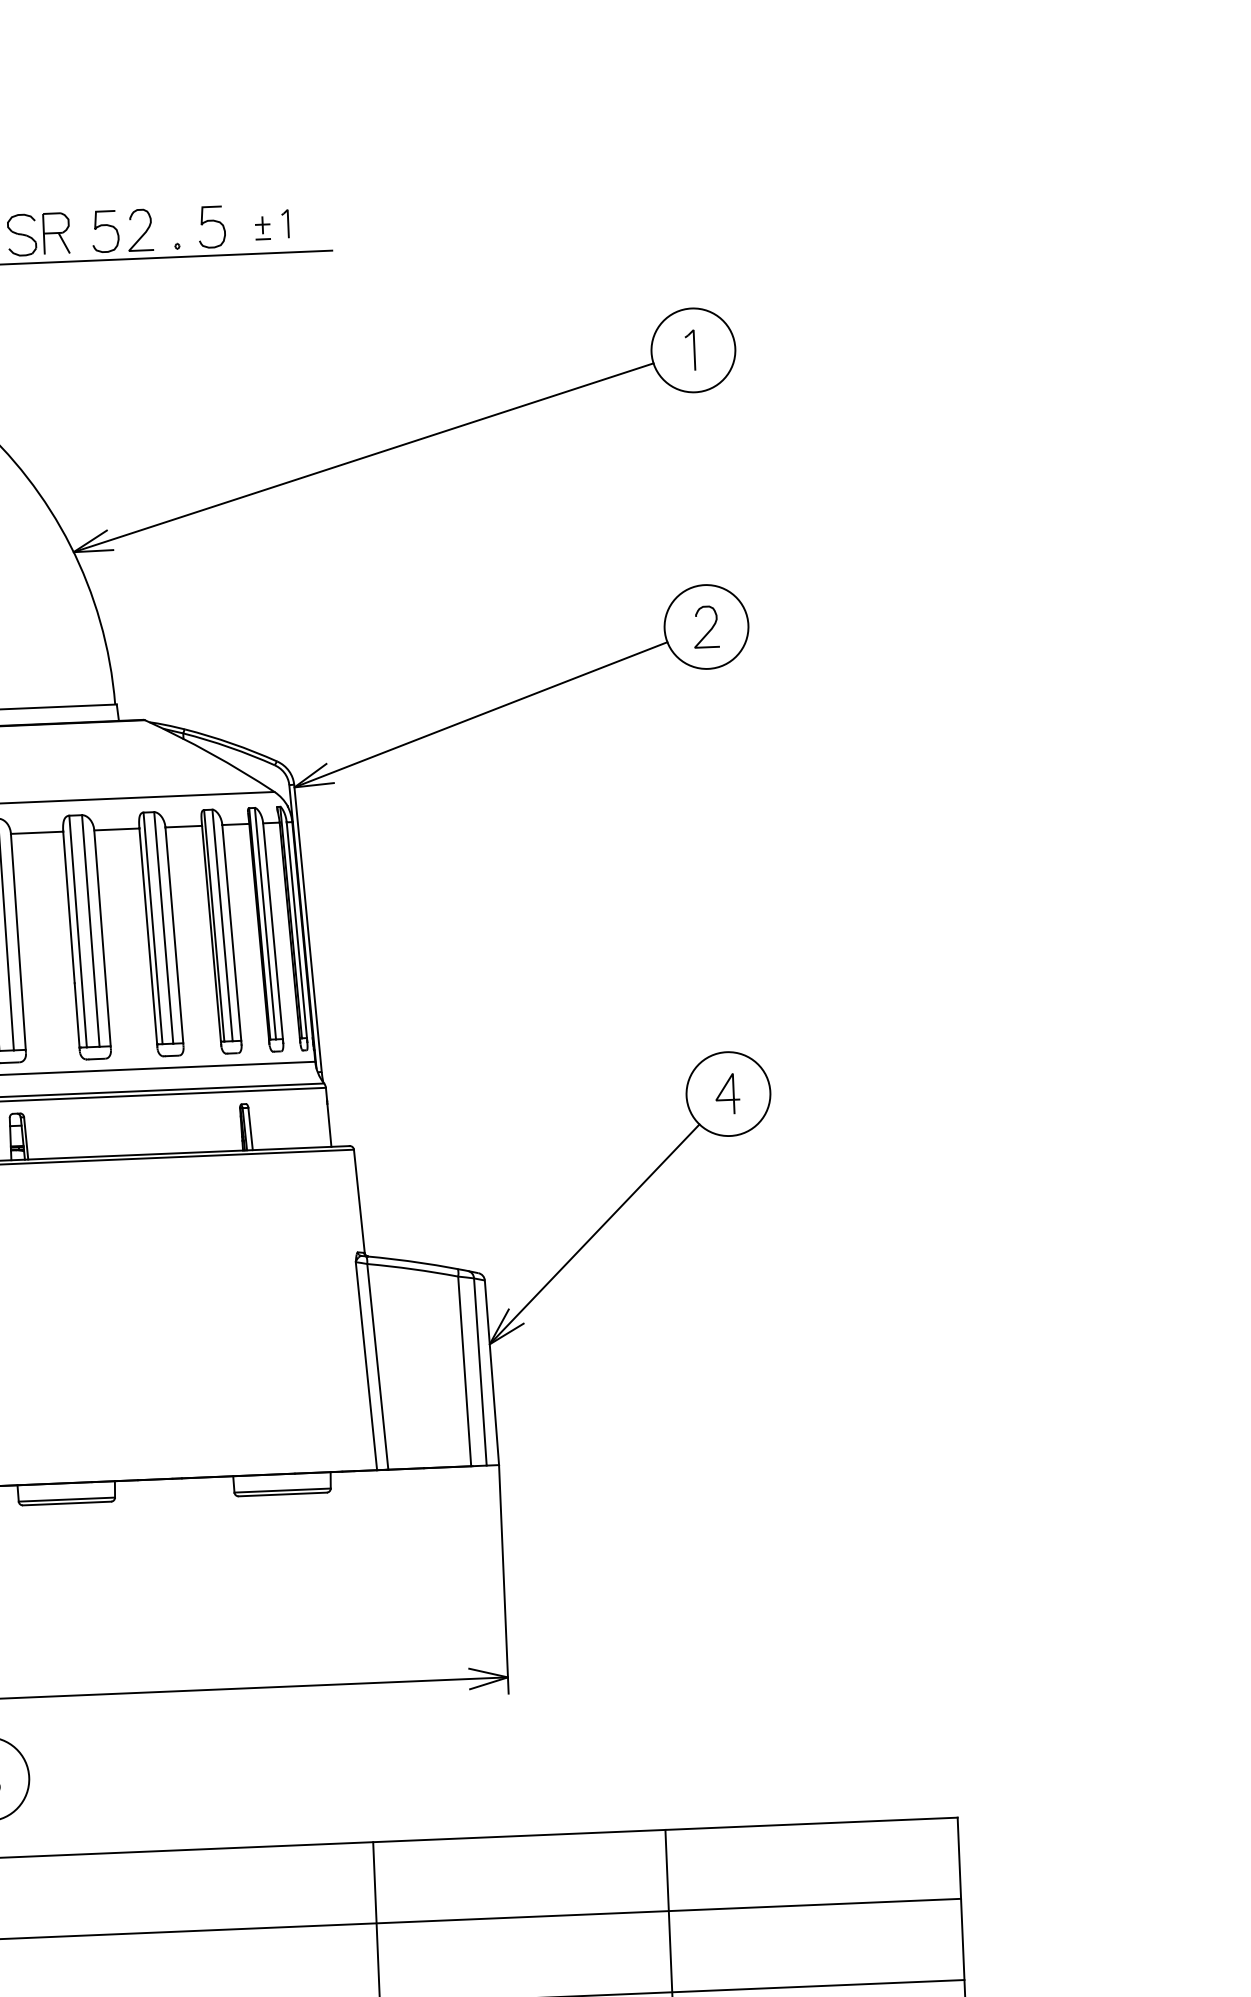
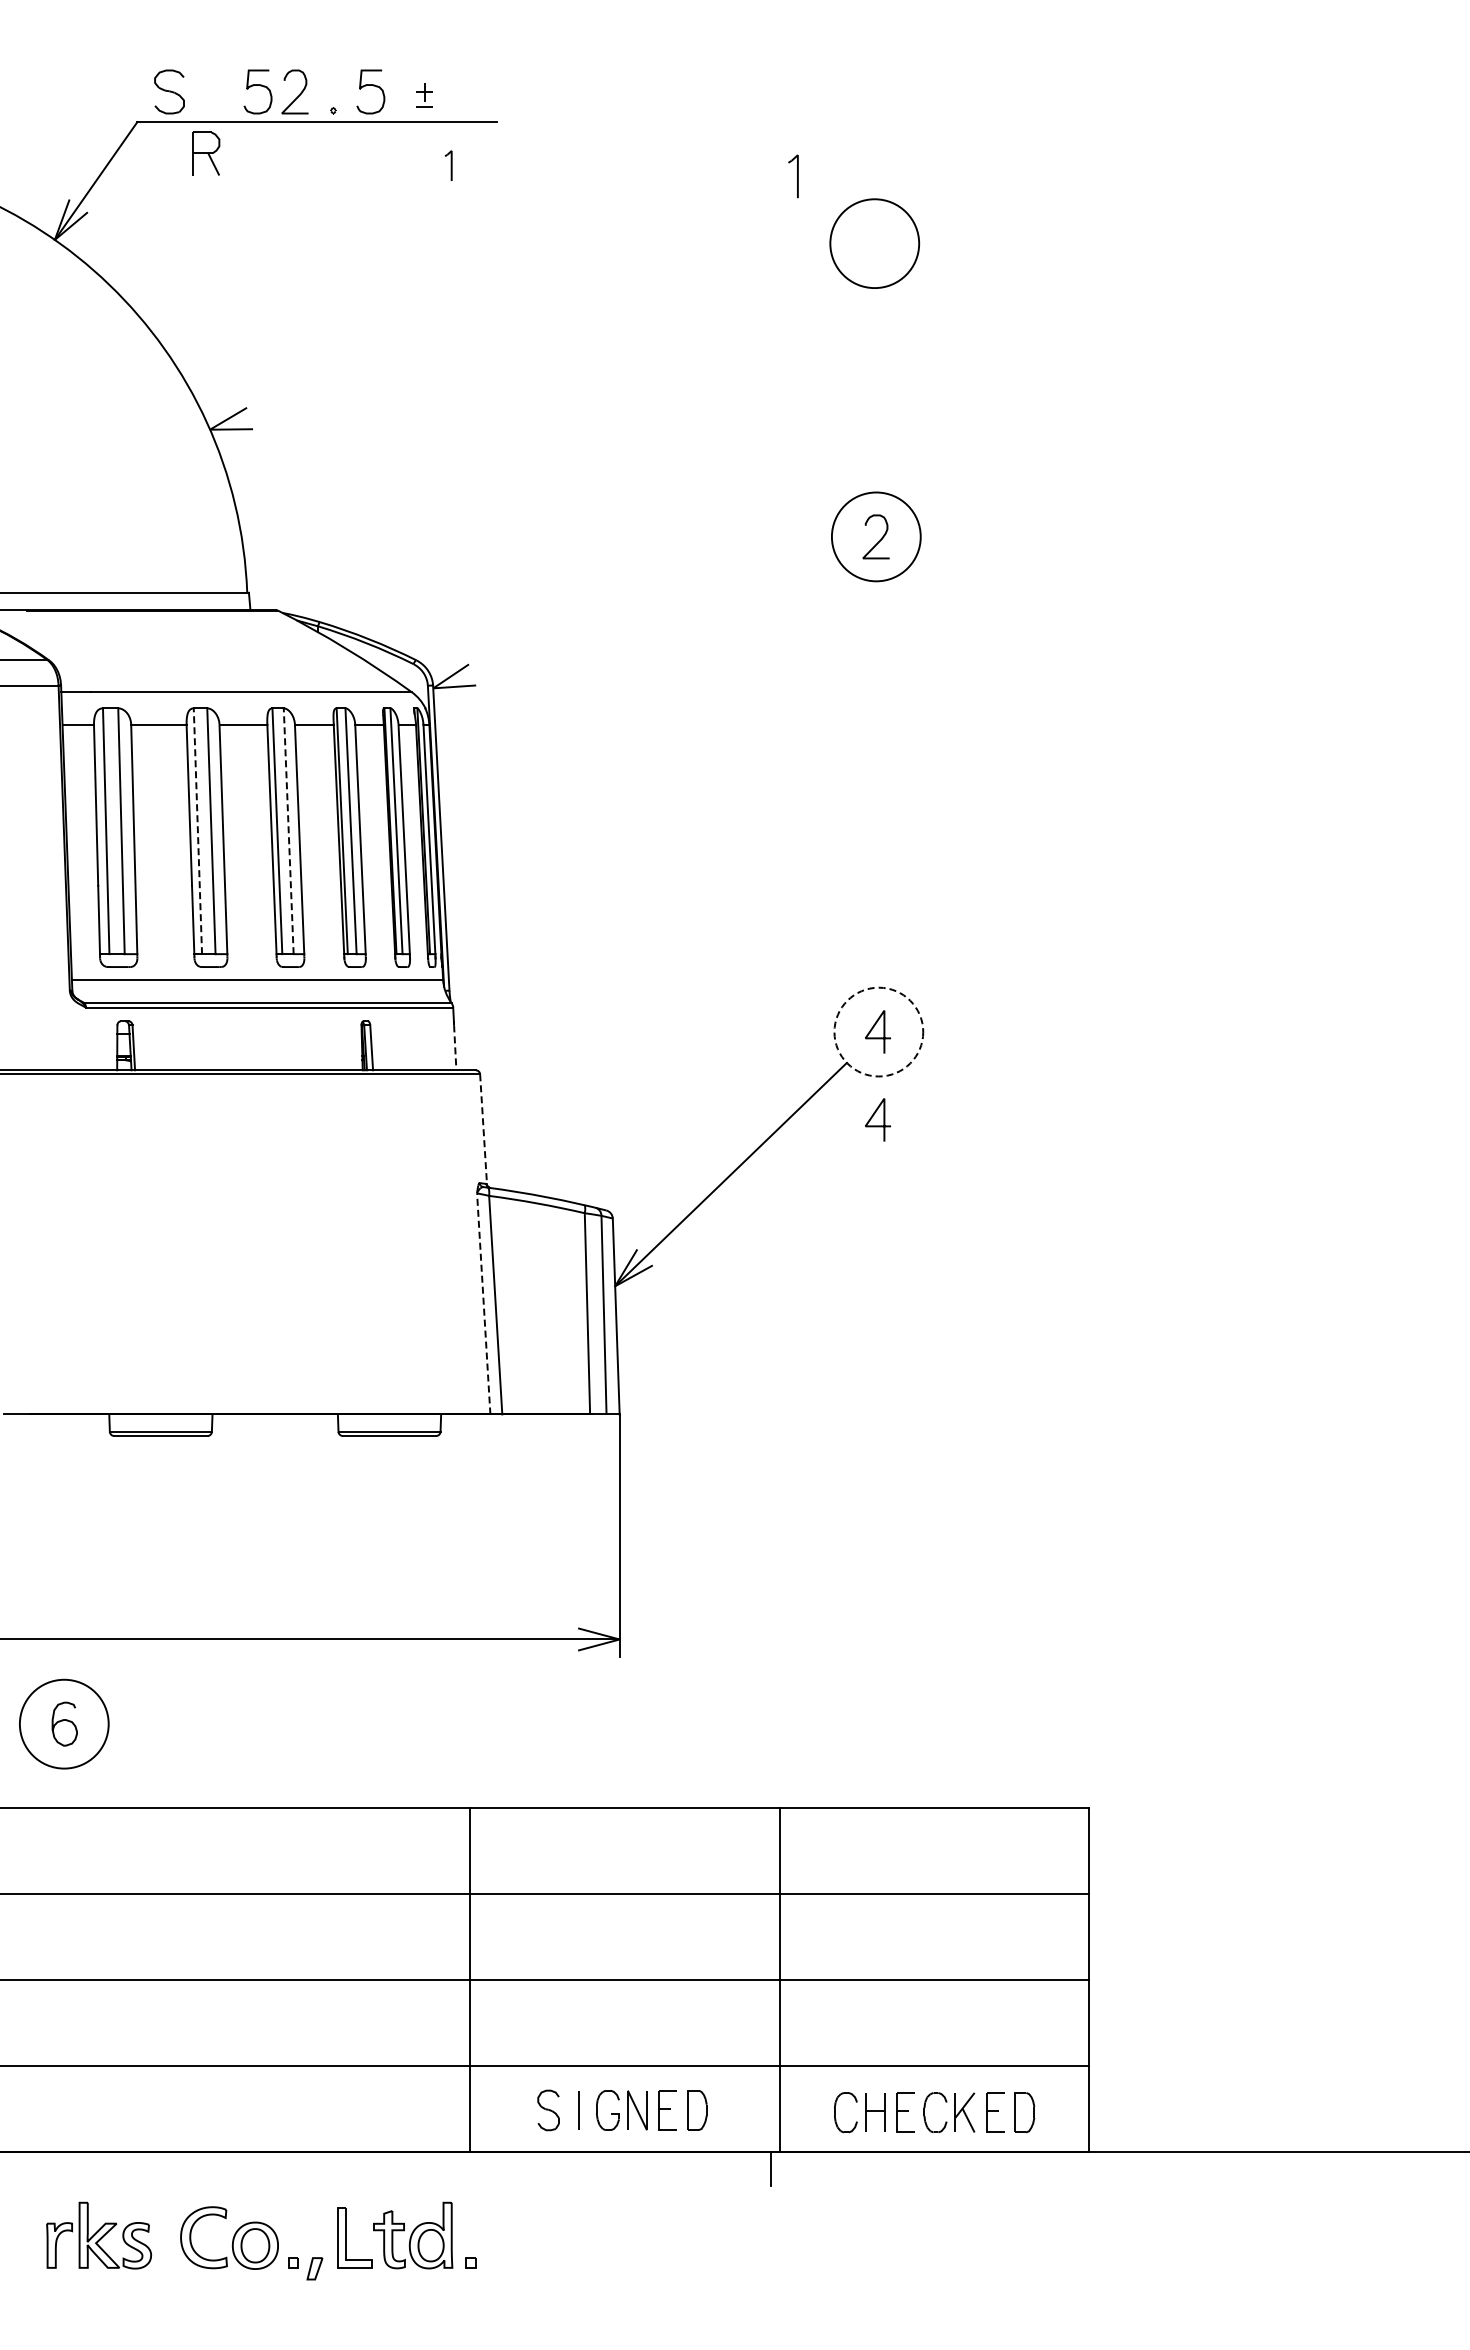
part: (285, 223) -> (448, 165), moved
part: (56, 233) -> (206, 153), moved
part: (690, 350) -> (793, 176), moved
line: (363, 457) -> (520, 342), removed
line: (480, 714) -> (633, 619), removed
line: (163, 927) -> (288, 830), solid -> dashed
line: (77, 931) -> (197, 831), solid -> dashed
circle: (728, 1093) -> (878, 1031), solid -> dashed
line: (329, 1126) -> (455, 1048), solid -> dashed
line: (727, 1172) -> (874, 1115), added
line: (359, 1201) -> (483, 1129), solid -> dashed
line: (366, 1365) -> (483, 1303), solid -> dashed

